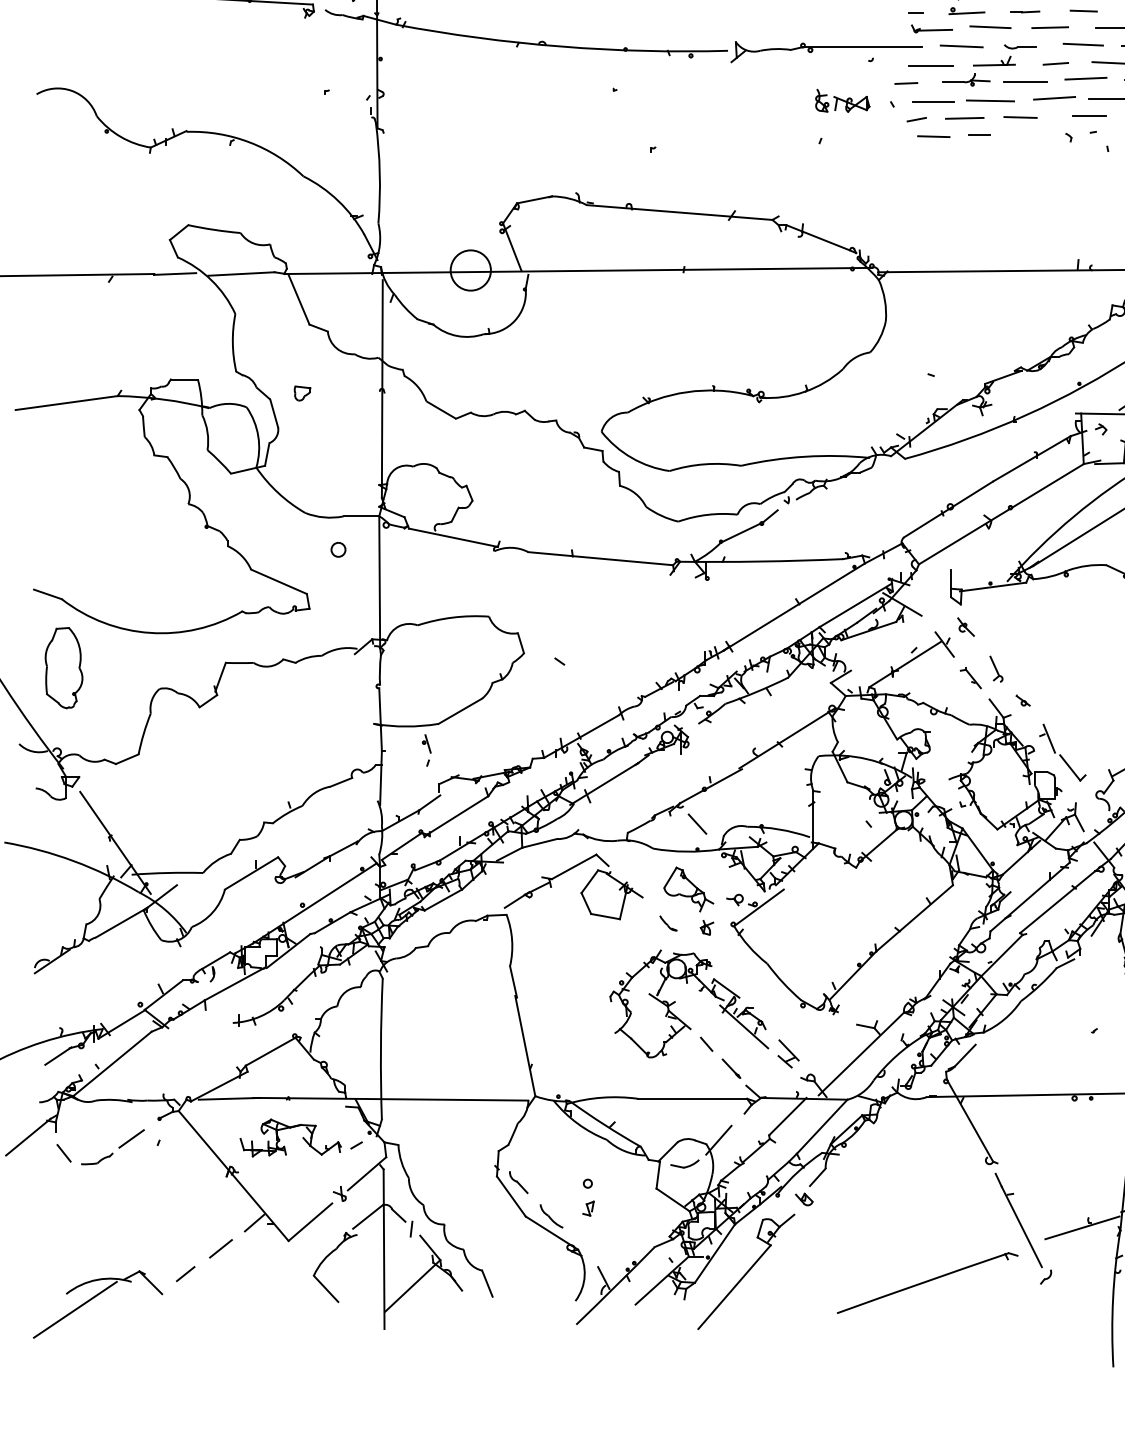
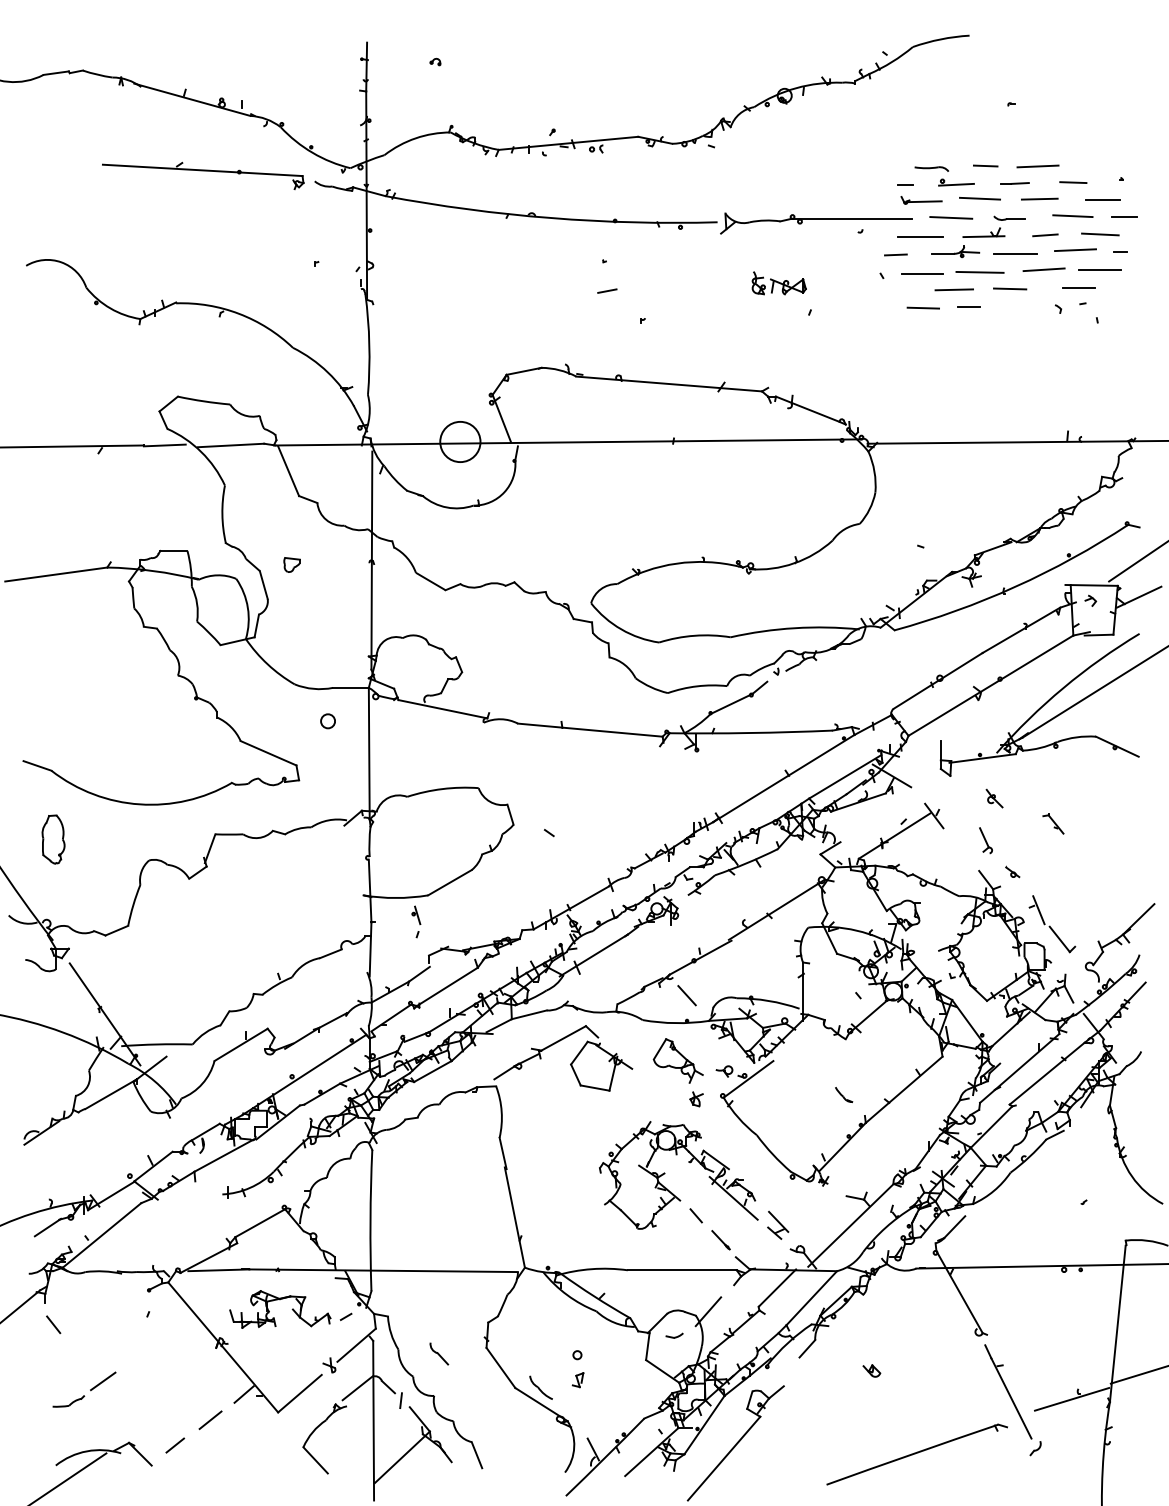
part: (841, 101) -> (778, 283), moved
line: (916, 119) -> (607, 290), moved
part: (965, 627) -> (994, 798), moved
part: (63, 668) -> (53, 839), size x0.6
part: (970, 678) -> (1053, 823), moved
part: (668, 923) -> (844, 1094), moved
part: (112, 1147) -> (84, 1389), moved
part: (684, 1164) -> (674, 1335), size x0.6
part: (518, 1182) -> (439, 1353), moved
part: (803, 1199) -> (871, 1370), moved

